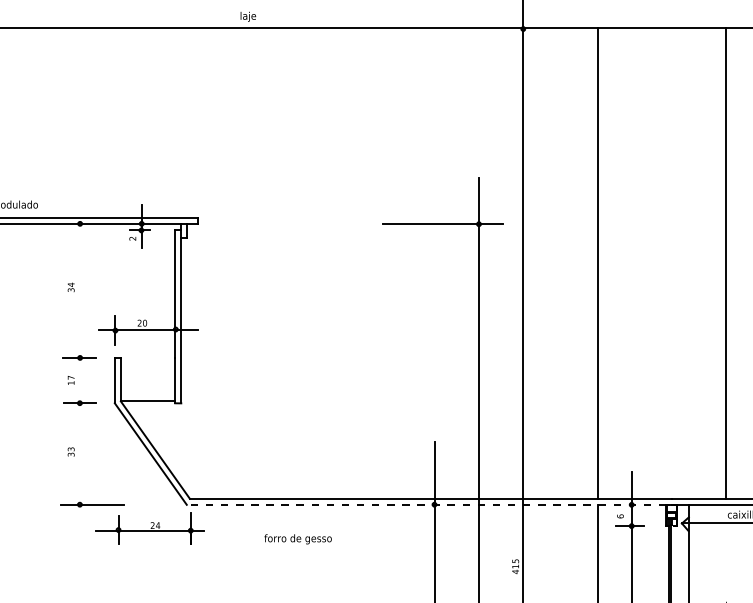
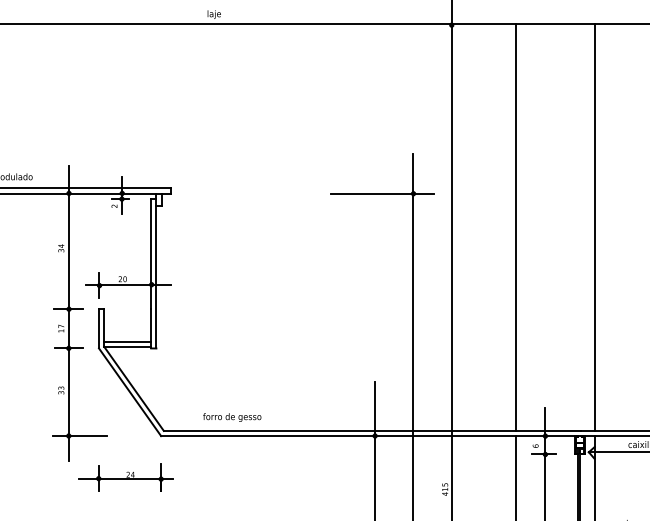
line: (725, 262) -> (594, 226), moved
line: (80, 362) -> (69, 313), added
line: (147, 395) -> (127, 341), added
line: (426, 504) -> (368, 435), dashed -> solid
part: (149, 528) -> (125, 477), moved
text: (297, 539) -> (231, 417), moved

